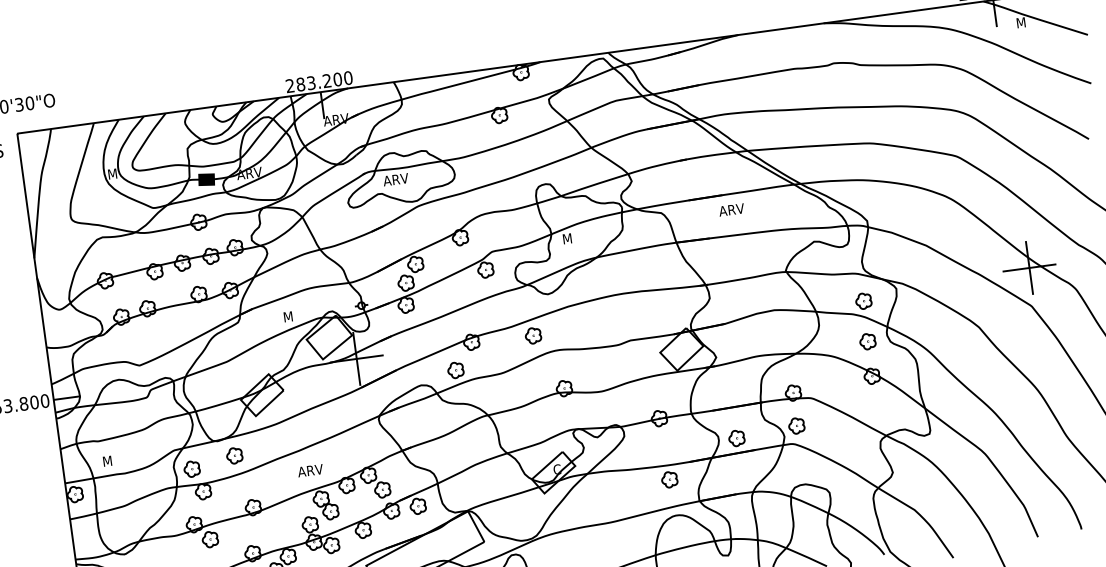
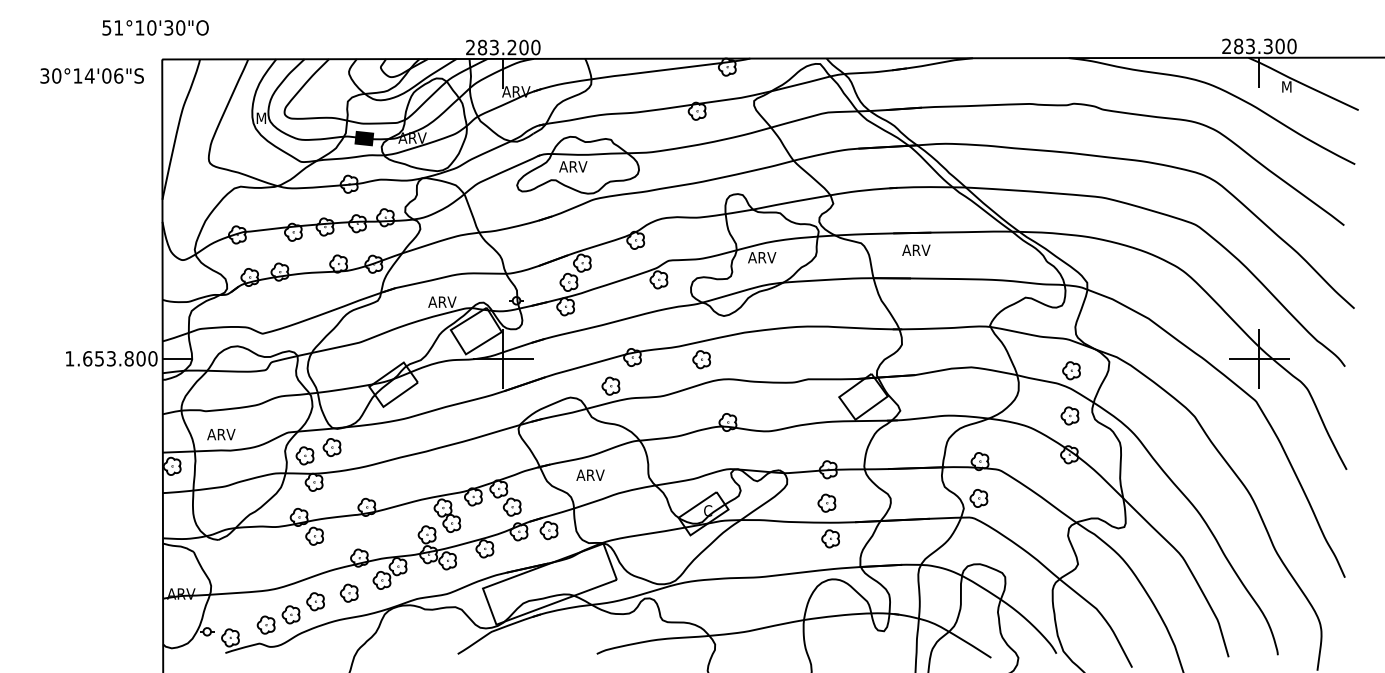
text: (731, 209) -> (916, 249), moved
text: (575, 237) -> (762, 257), M -> ARV
text: (295, 315) -> (442, 301), M -> ARV
part: (736, 437) -> (826, 502), moved
part: (234, 455) -> (331, 447), moved
text: (115, 460) -> (221, 434), M -> ARV
text: (310, 470) -> (590, 474), moved

